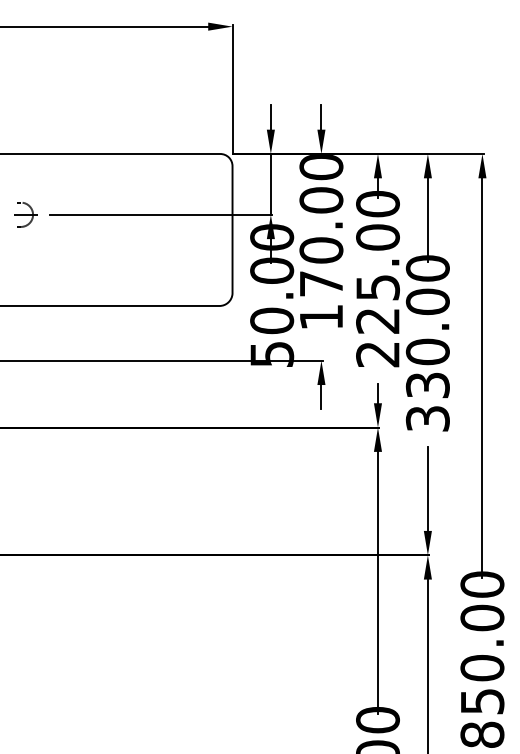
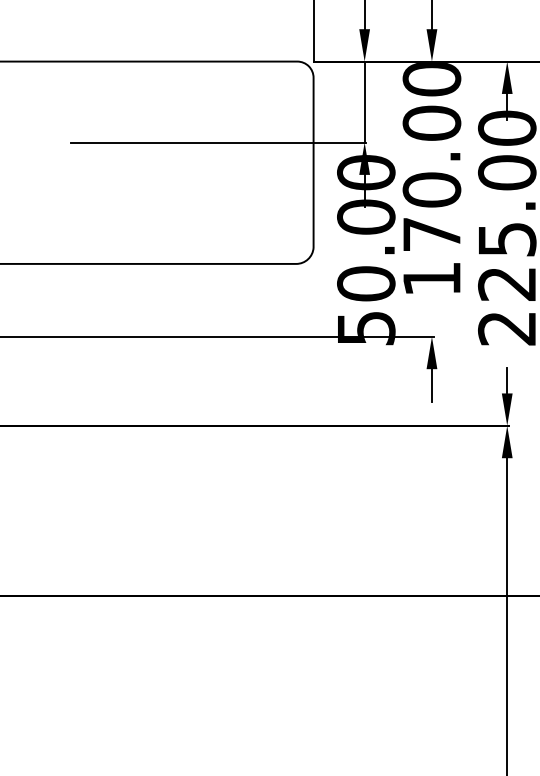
part: (25, 214) -> (37, 142), removed

